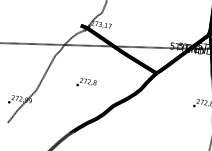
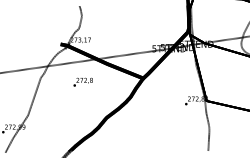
text: (86, 82) -> (82, 81), moved

